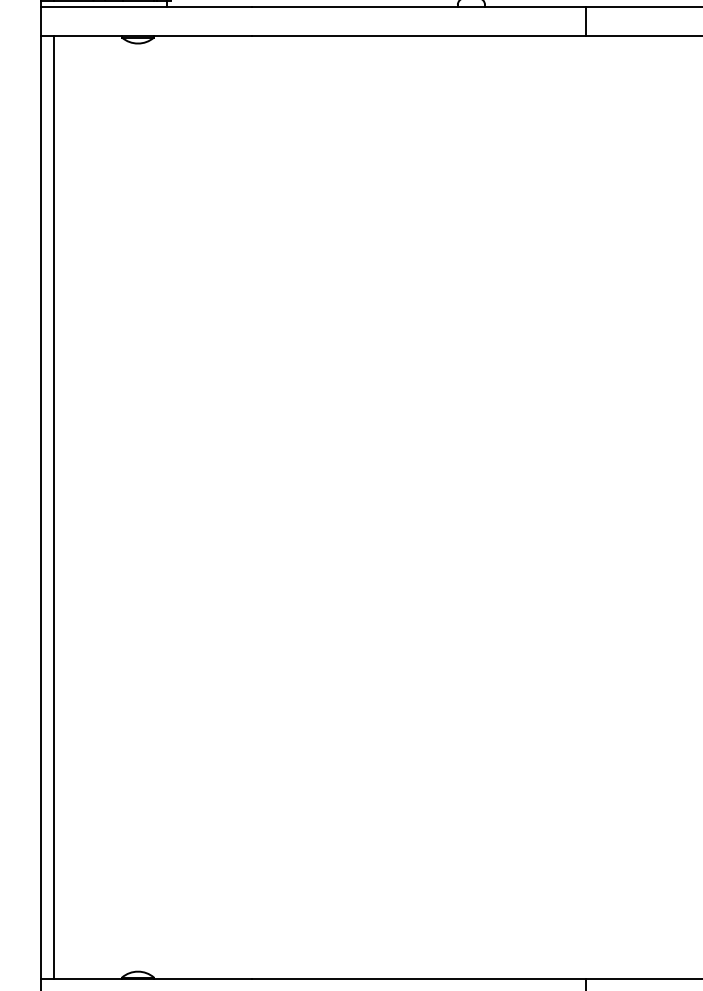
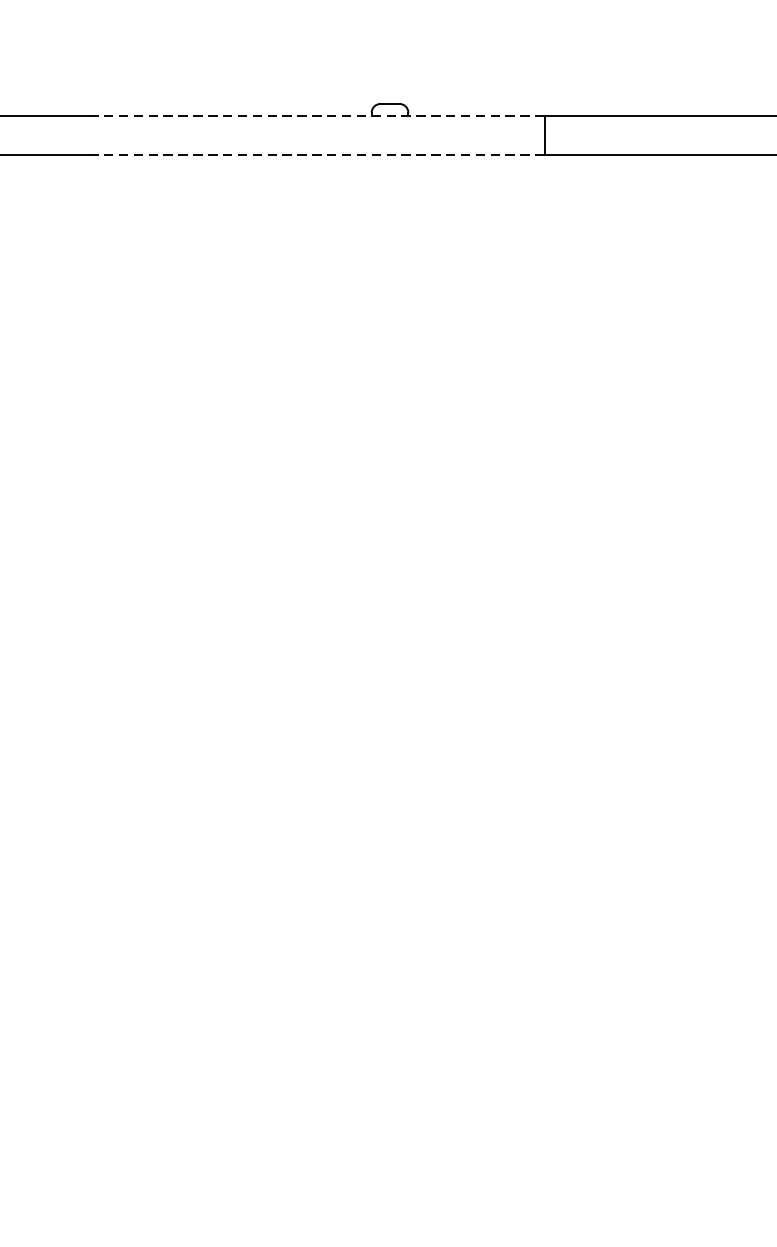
line: (419, 6) -> (319, 114), solid -> dashed
line: (419, 36) -> (319, 155), solid -> dashed

